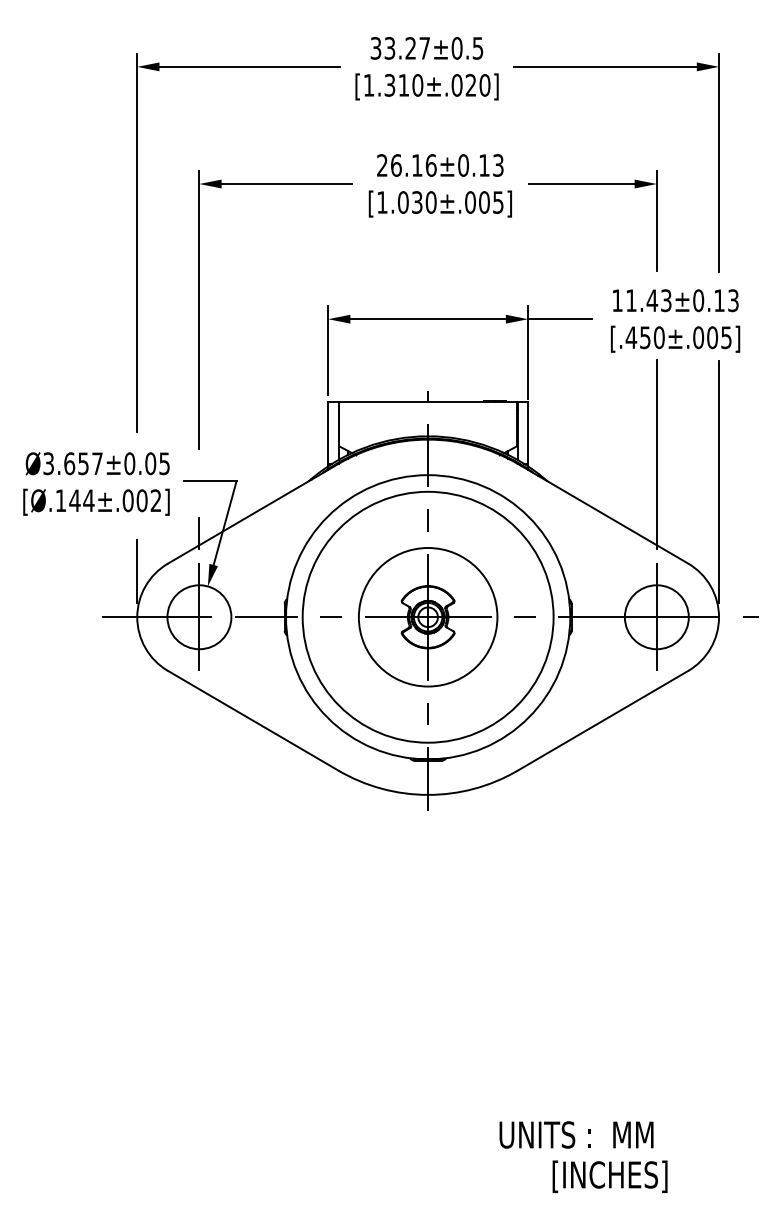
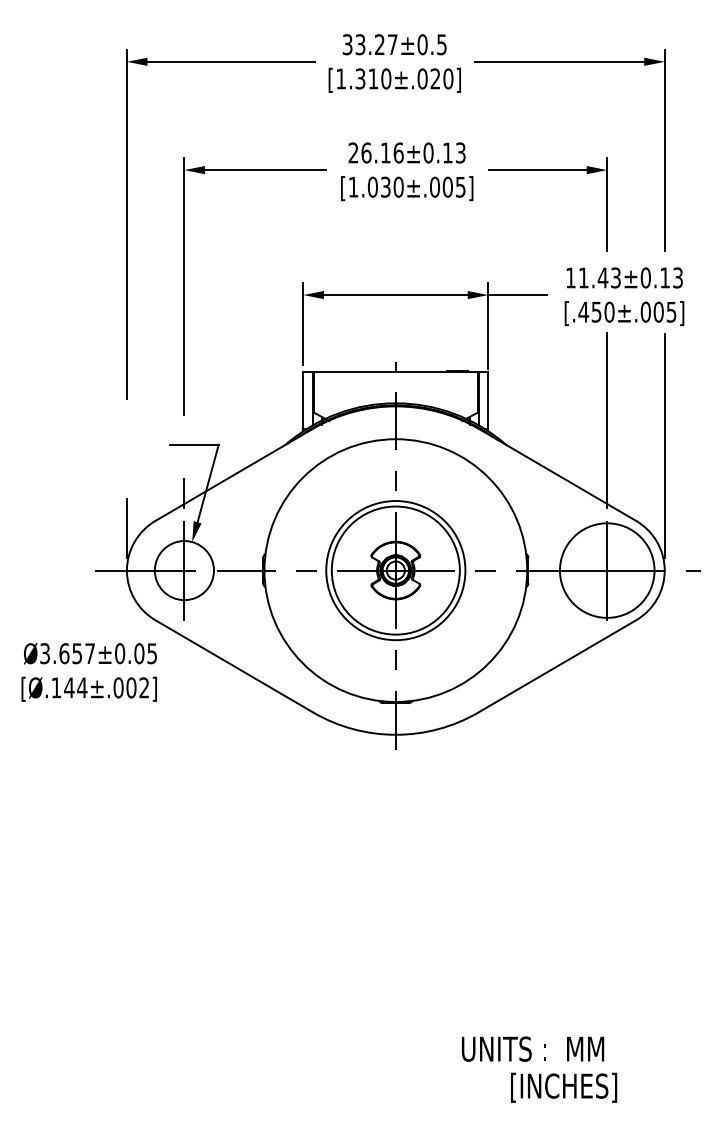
text: (95, 483) -> (88, 671), moved
circle: (427, 617) -> (395, 570), size x0.6
circle: (656, 617) -> (606, 570), size x1.6

